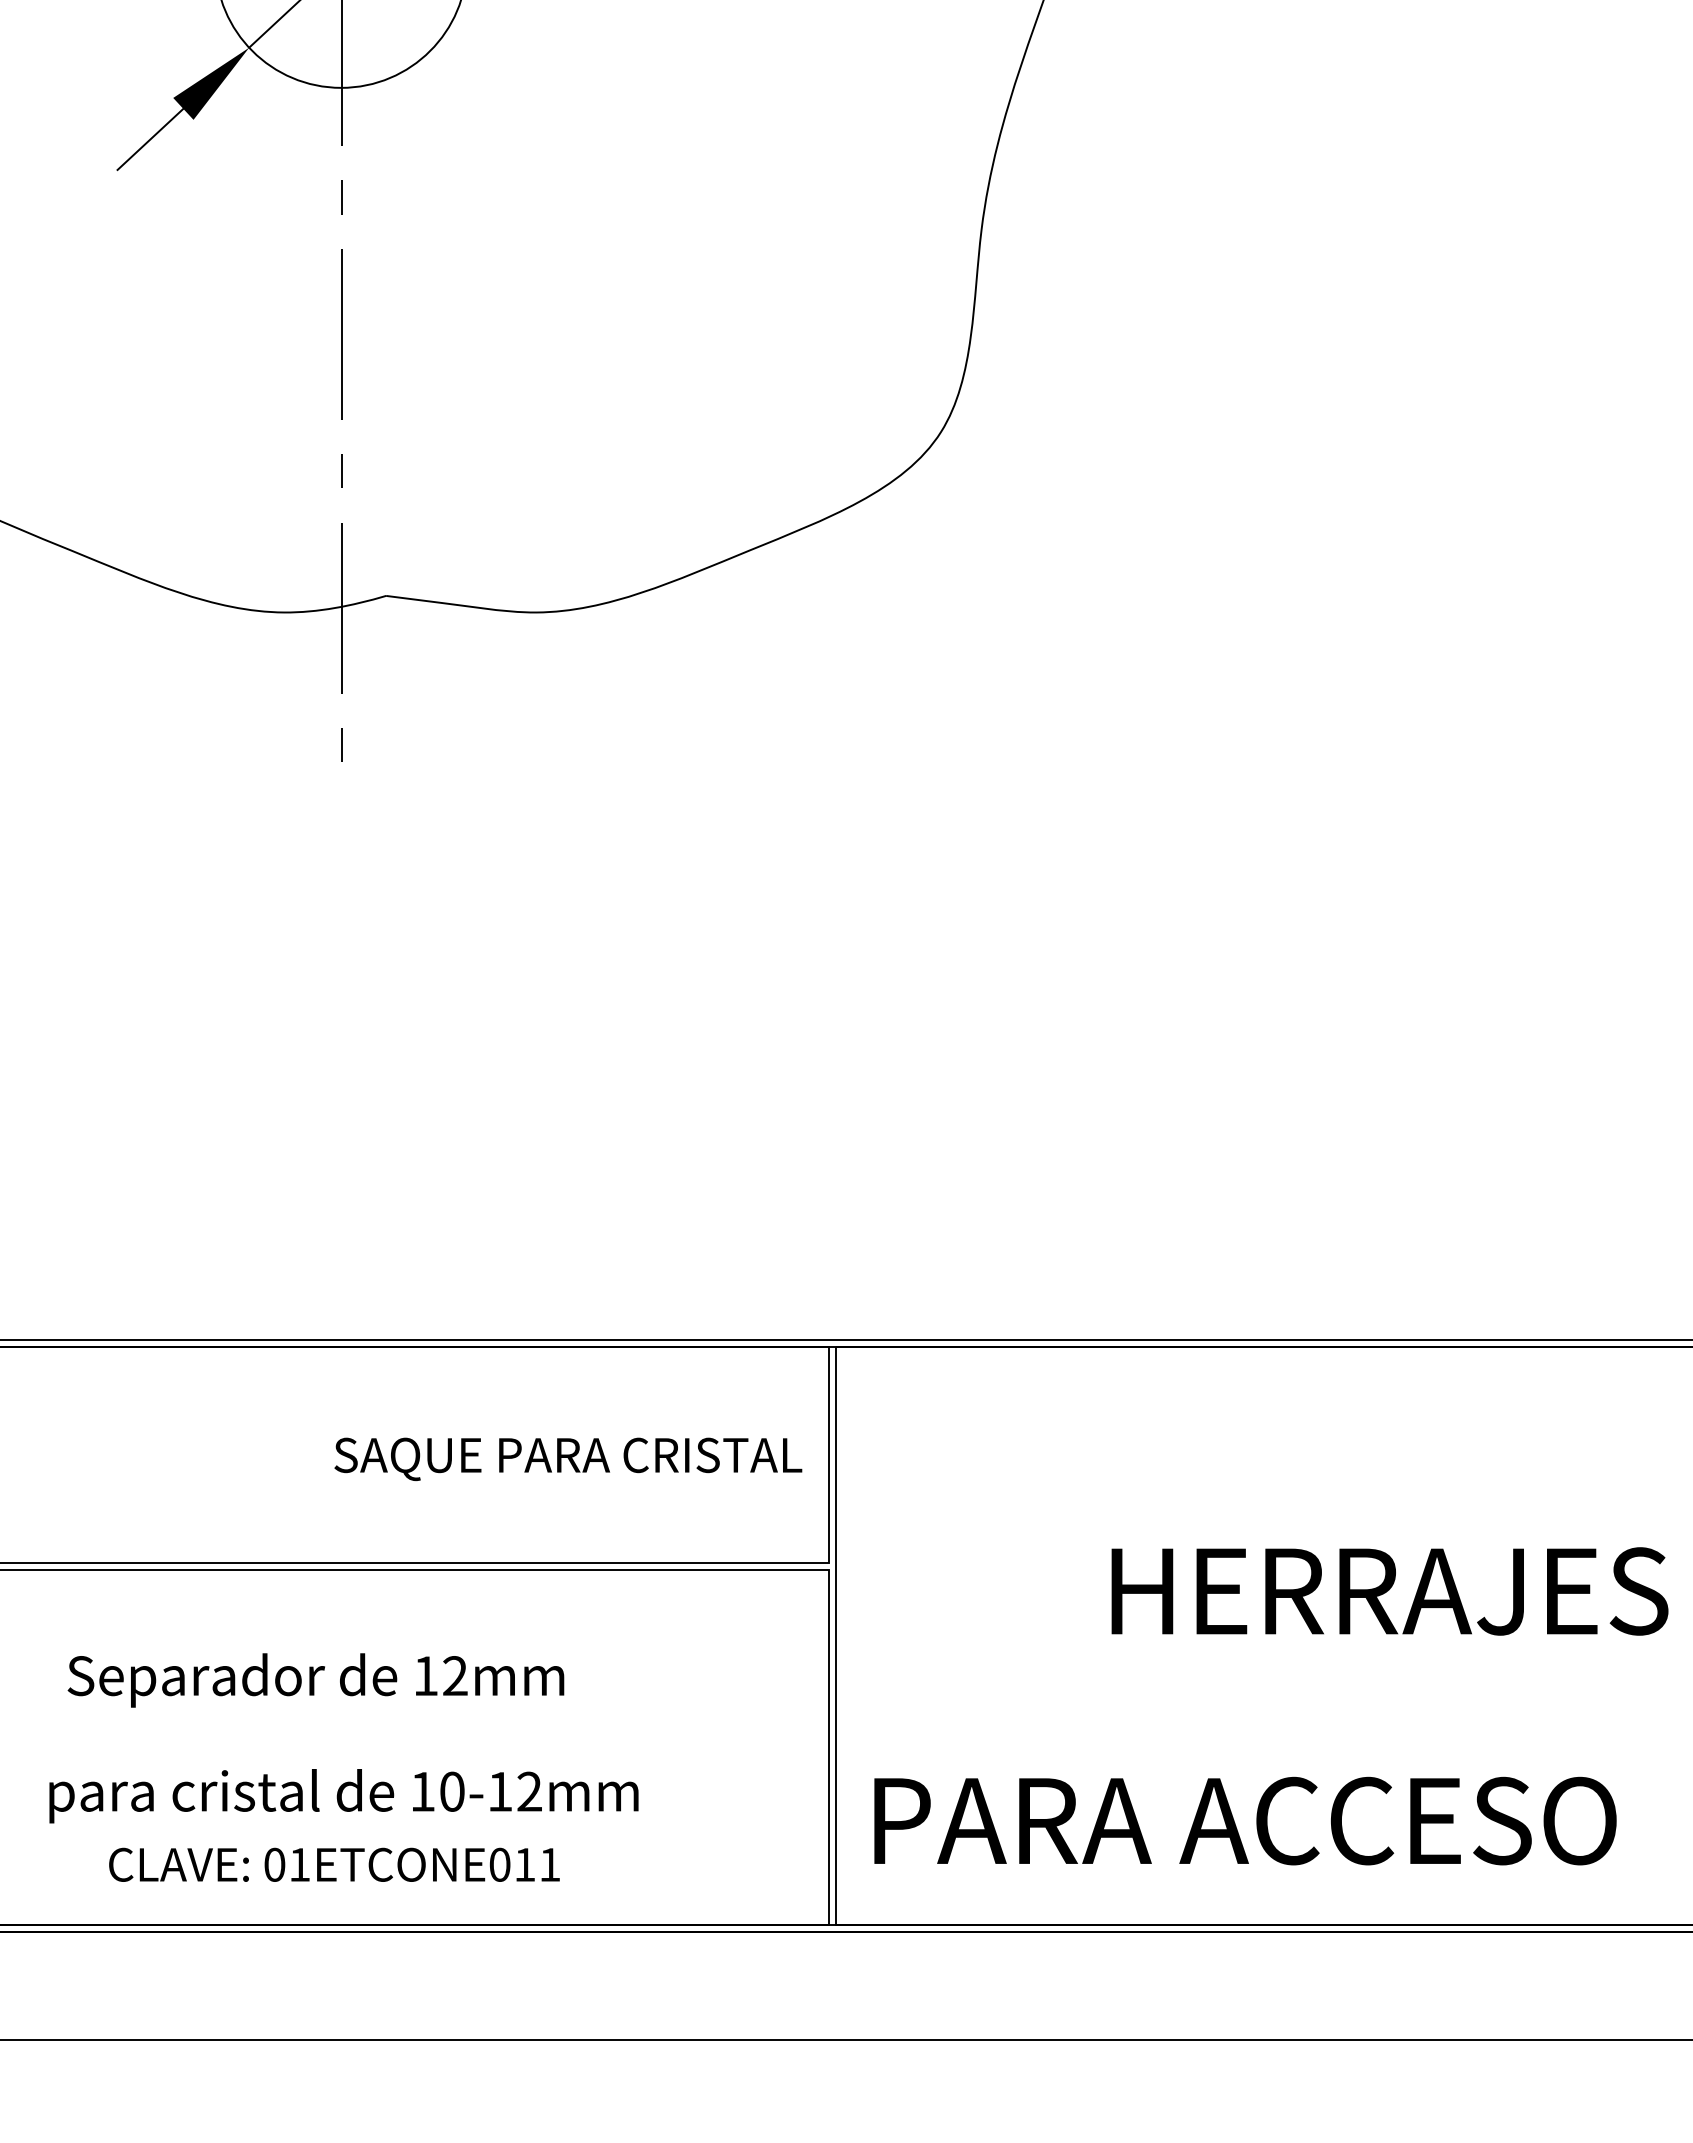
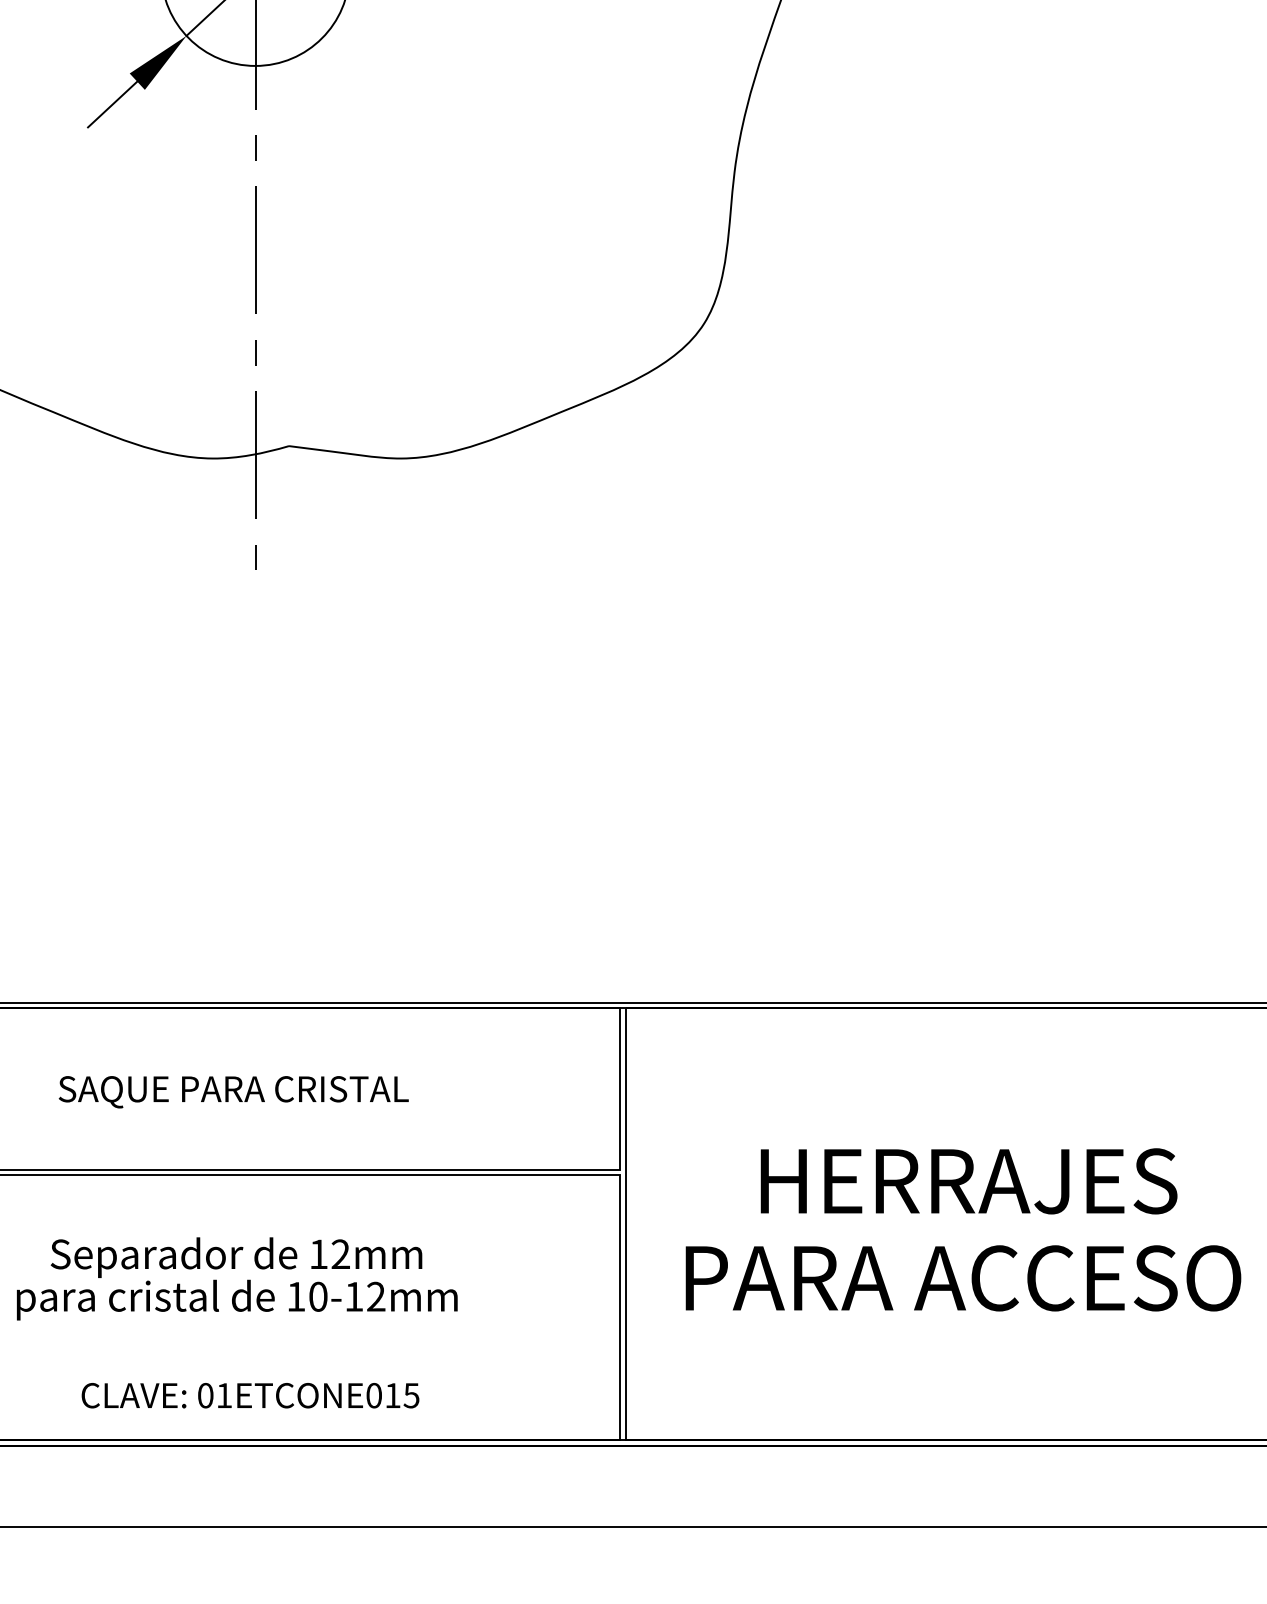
text: (568, 1459) -> (233, 1092), moved
text: (1389, 1591) -> (968, 1181), moved
text: (343, 1796) -> (236, 1300), moved
text: (1245, 1820) -> (963, 1277), moved
text: (549, 1864) -> (411, 1395), 01ETCONE011 -> 01ETCONE015

